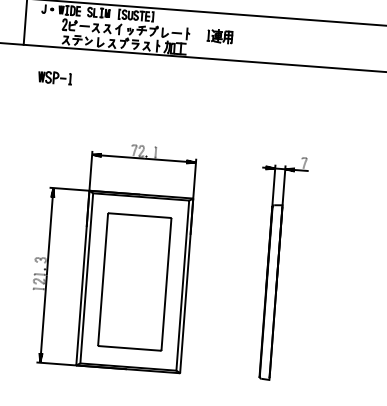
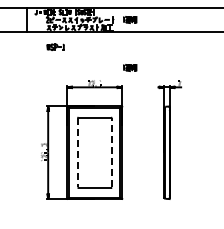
part: (54, 76) -> (55, 46), moved
part: (214, 126) -> (130, 67), added
line: (104, 279) -> (78, 152), solid -> dashed
line: (166, 283) -> (111, 152), solid -> dashed

